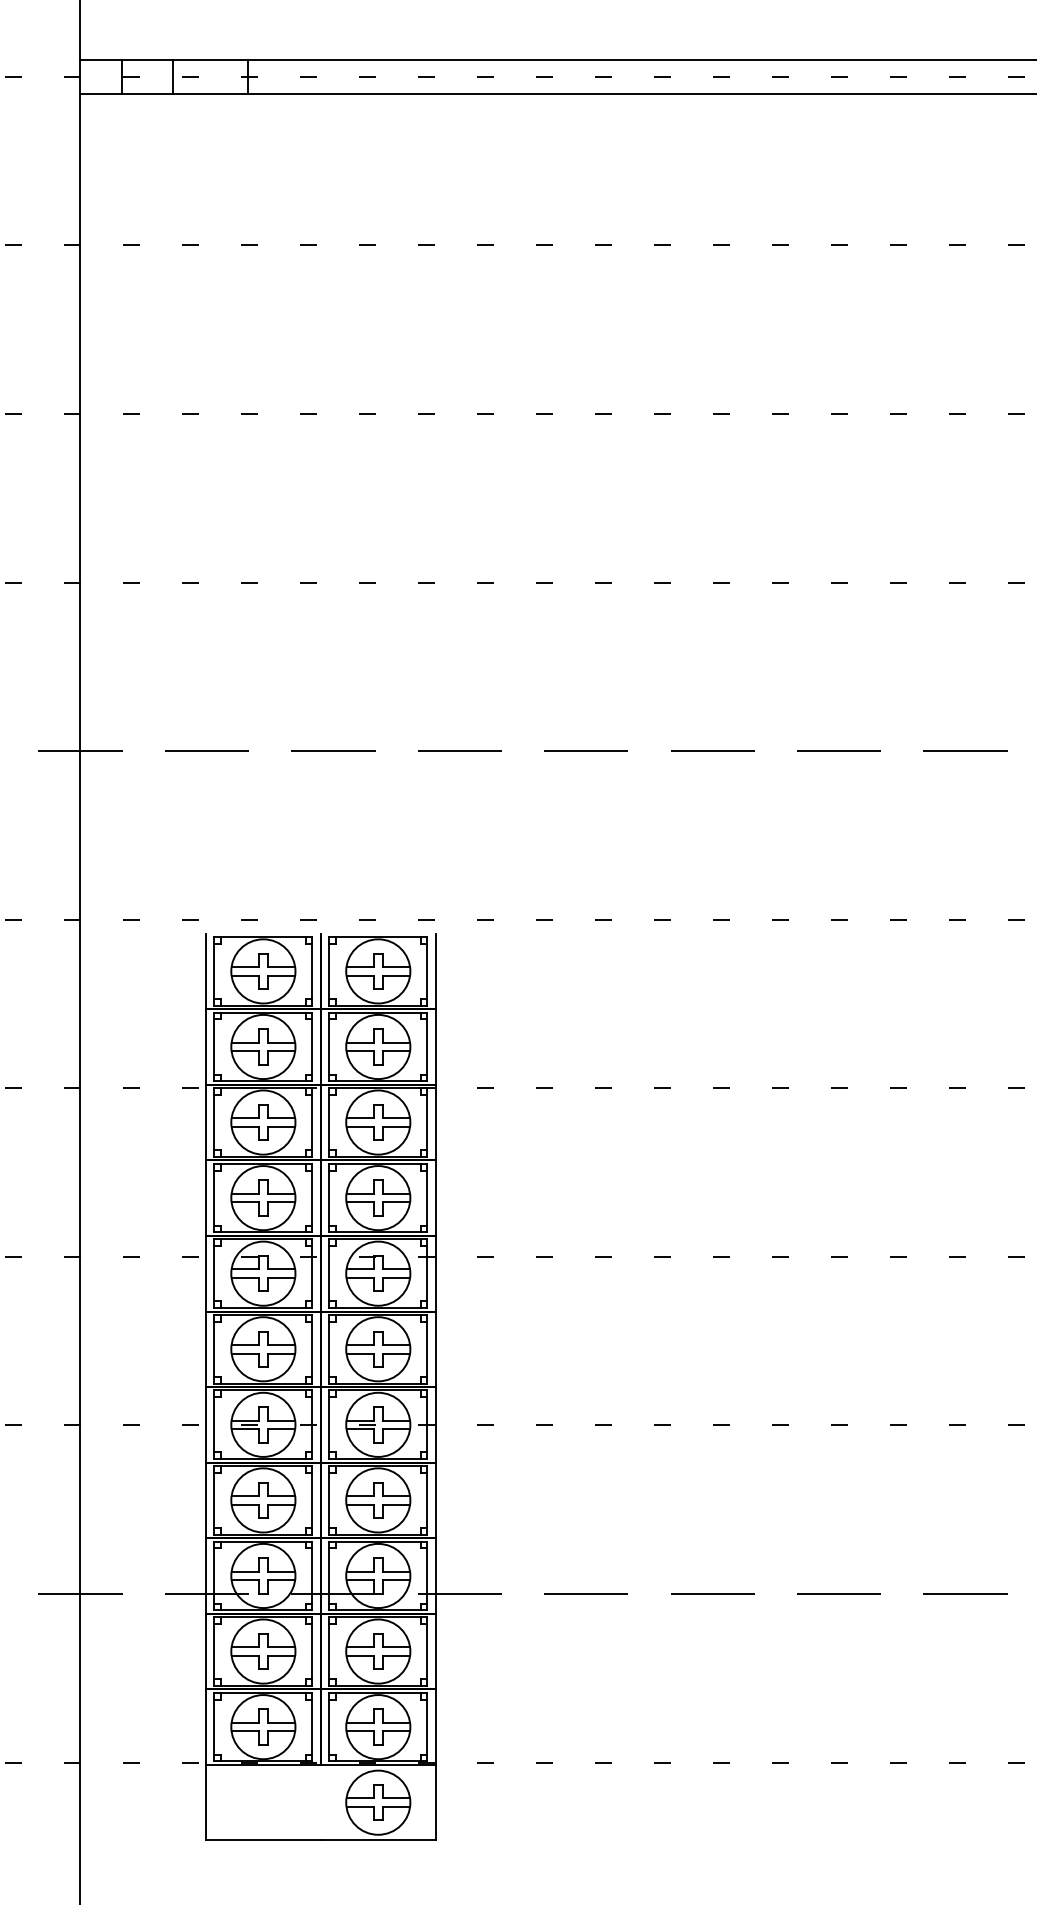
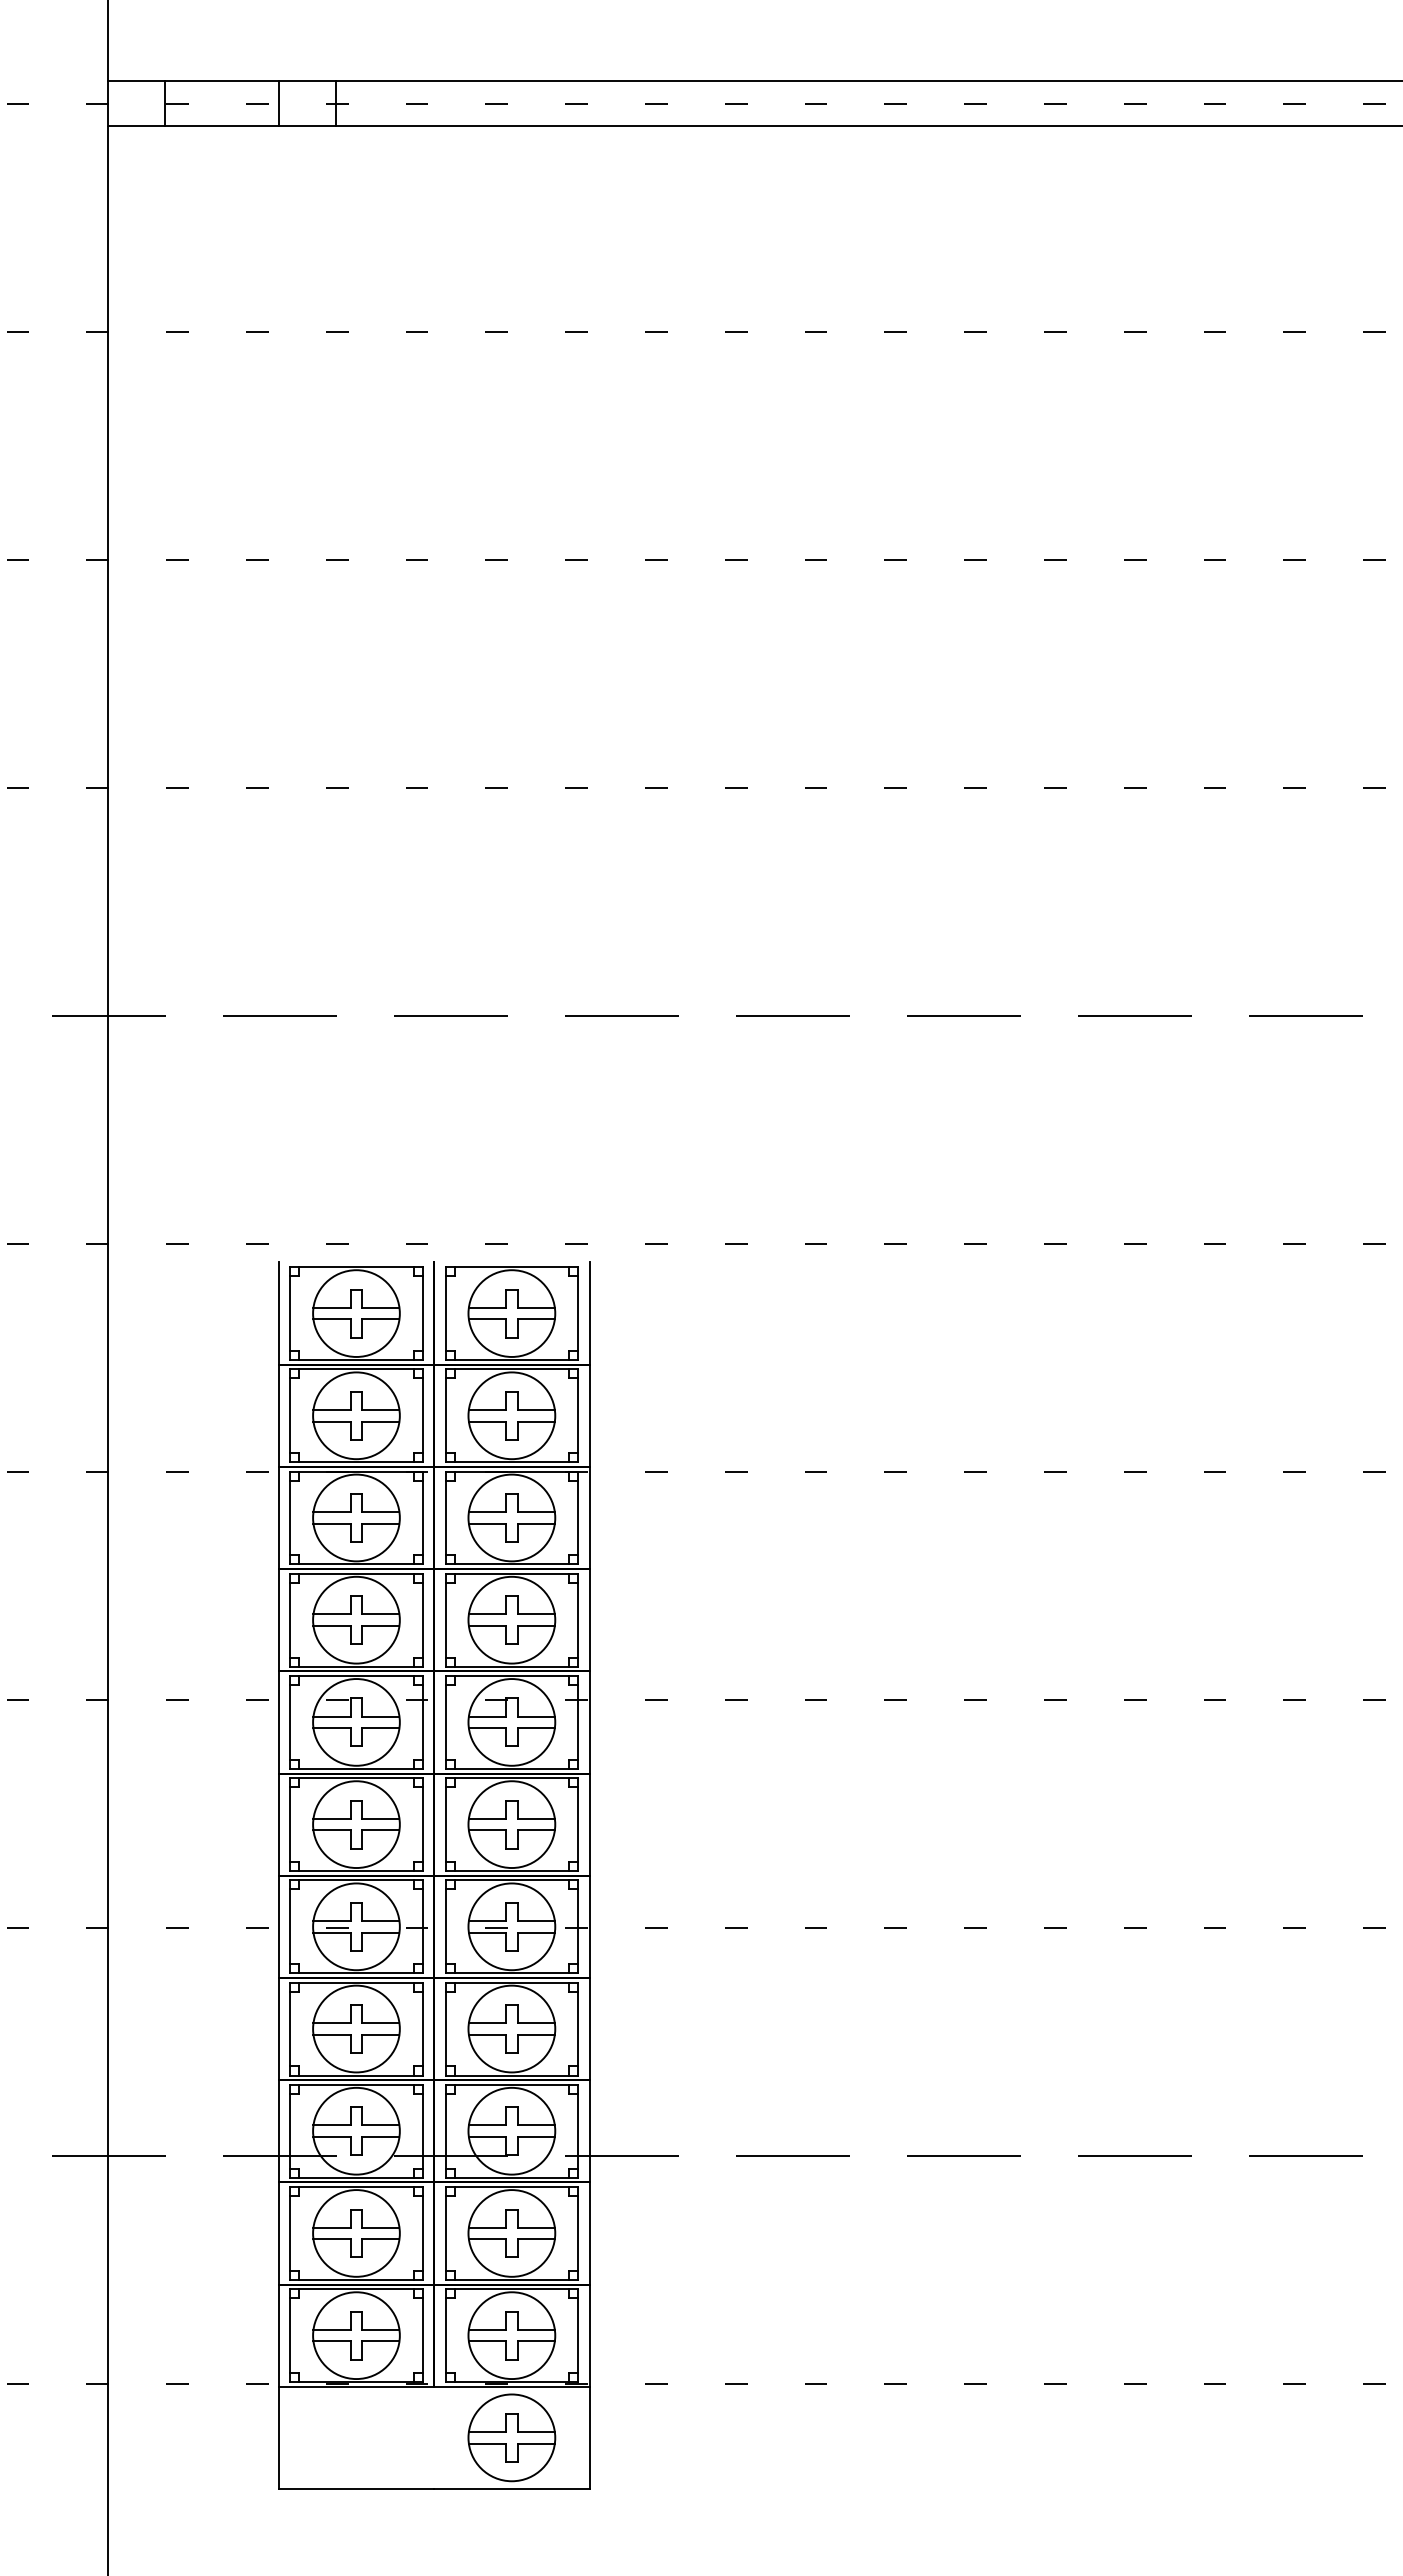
line: (172, 76) -> (278, 103), moved

